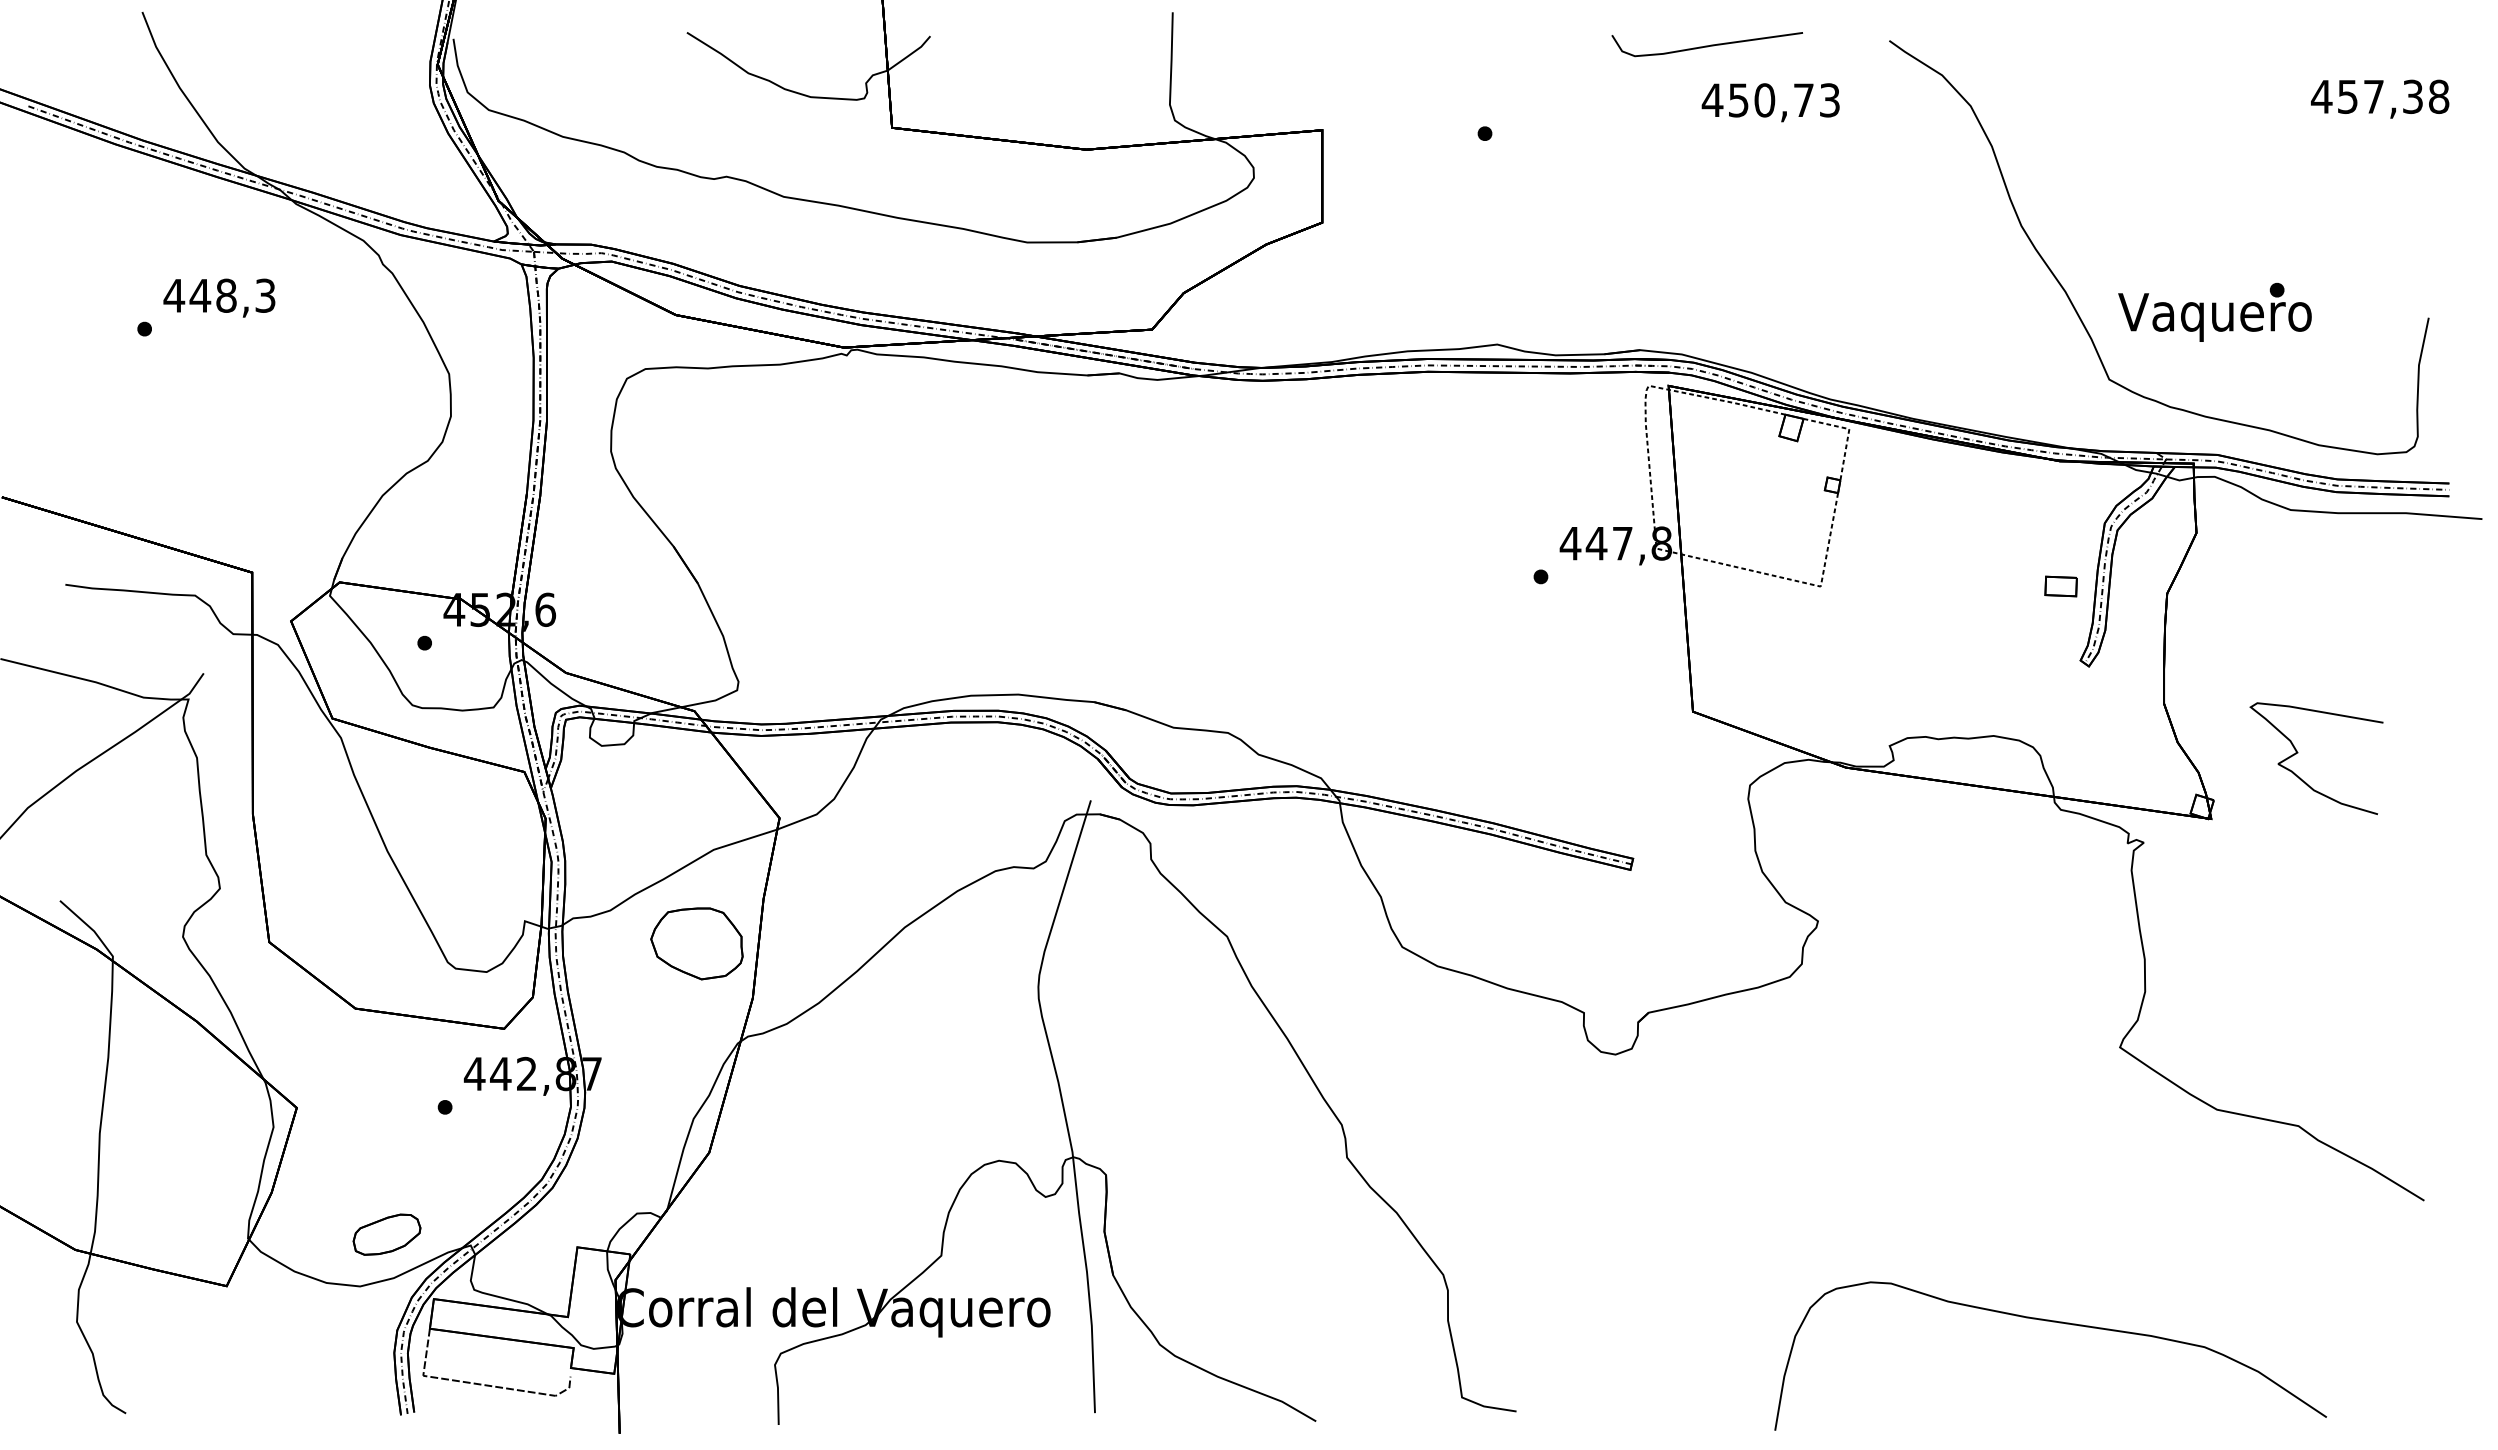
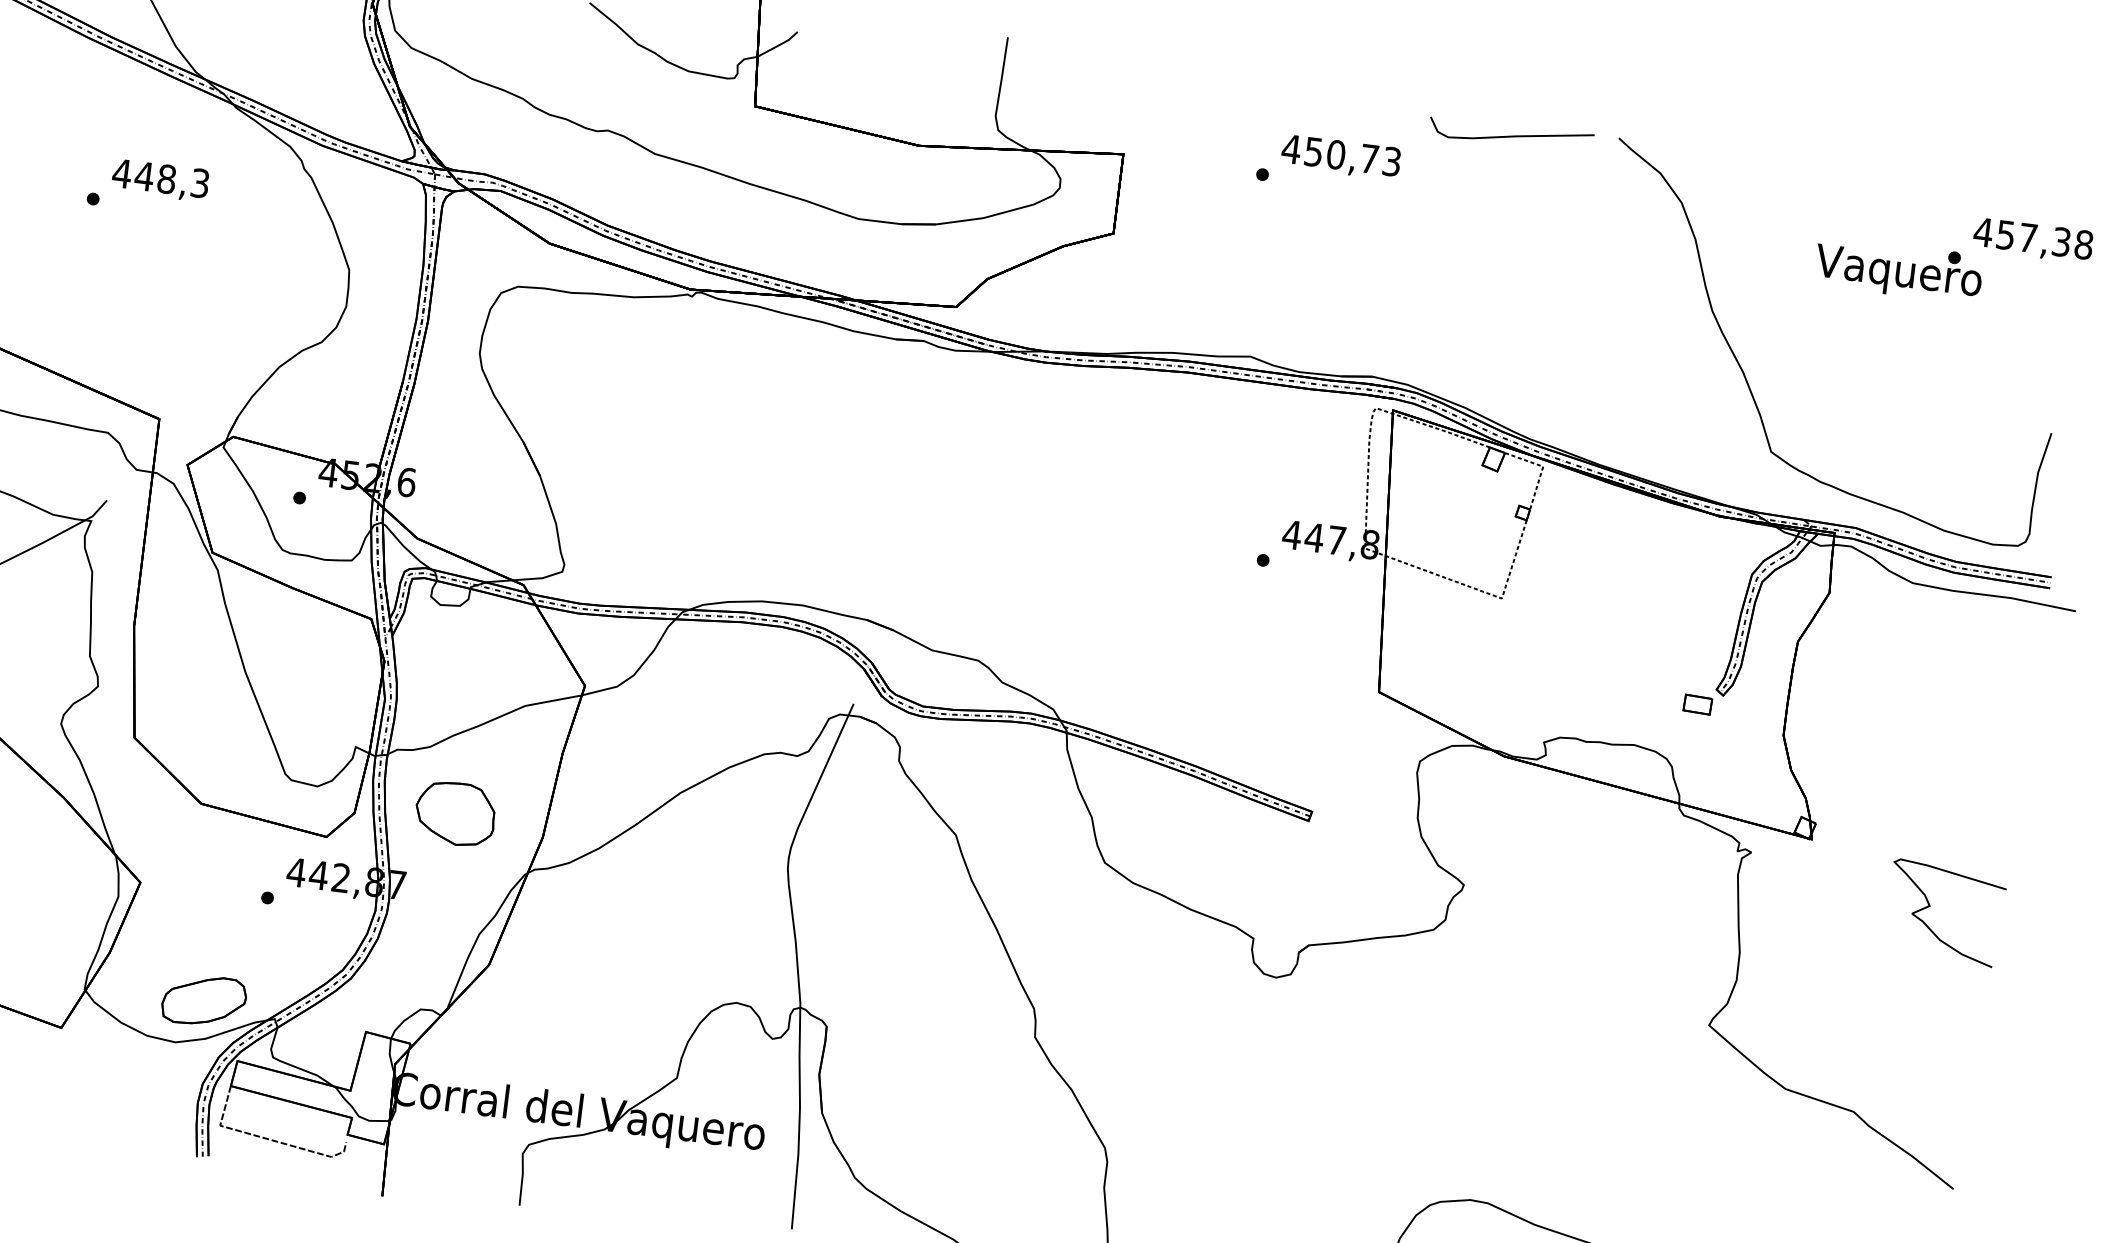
curve: (1706, 45) -> (1510, 135), moved
text: (1770, 102) -> (1340, 157), moved
text: (2214, 312) -> (1898, 270), moved
part: (2060, 586) -> (1697, 704), moved
curve: (2298, 753) -> (1930, 906), moved
part: (696, 943) -> (455, 813), moved
part: (386, 1234) -> (203, 1000), size x1.43

